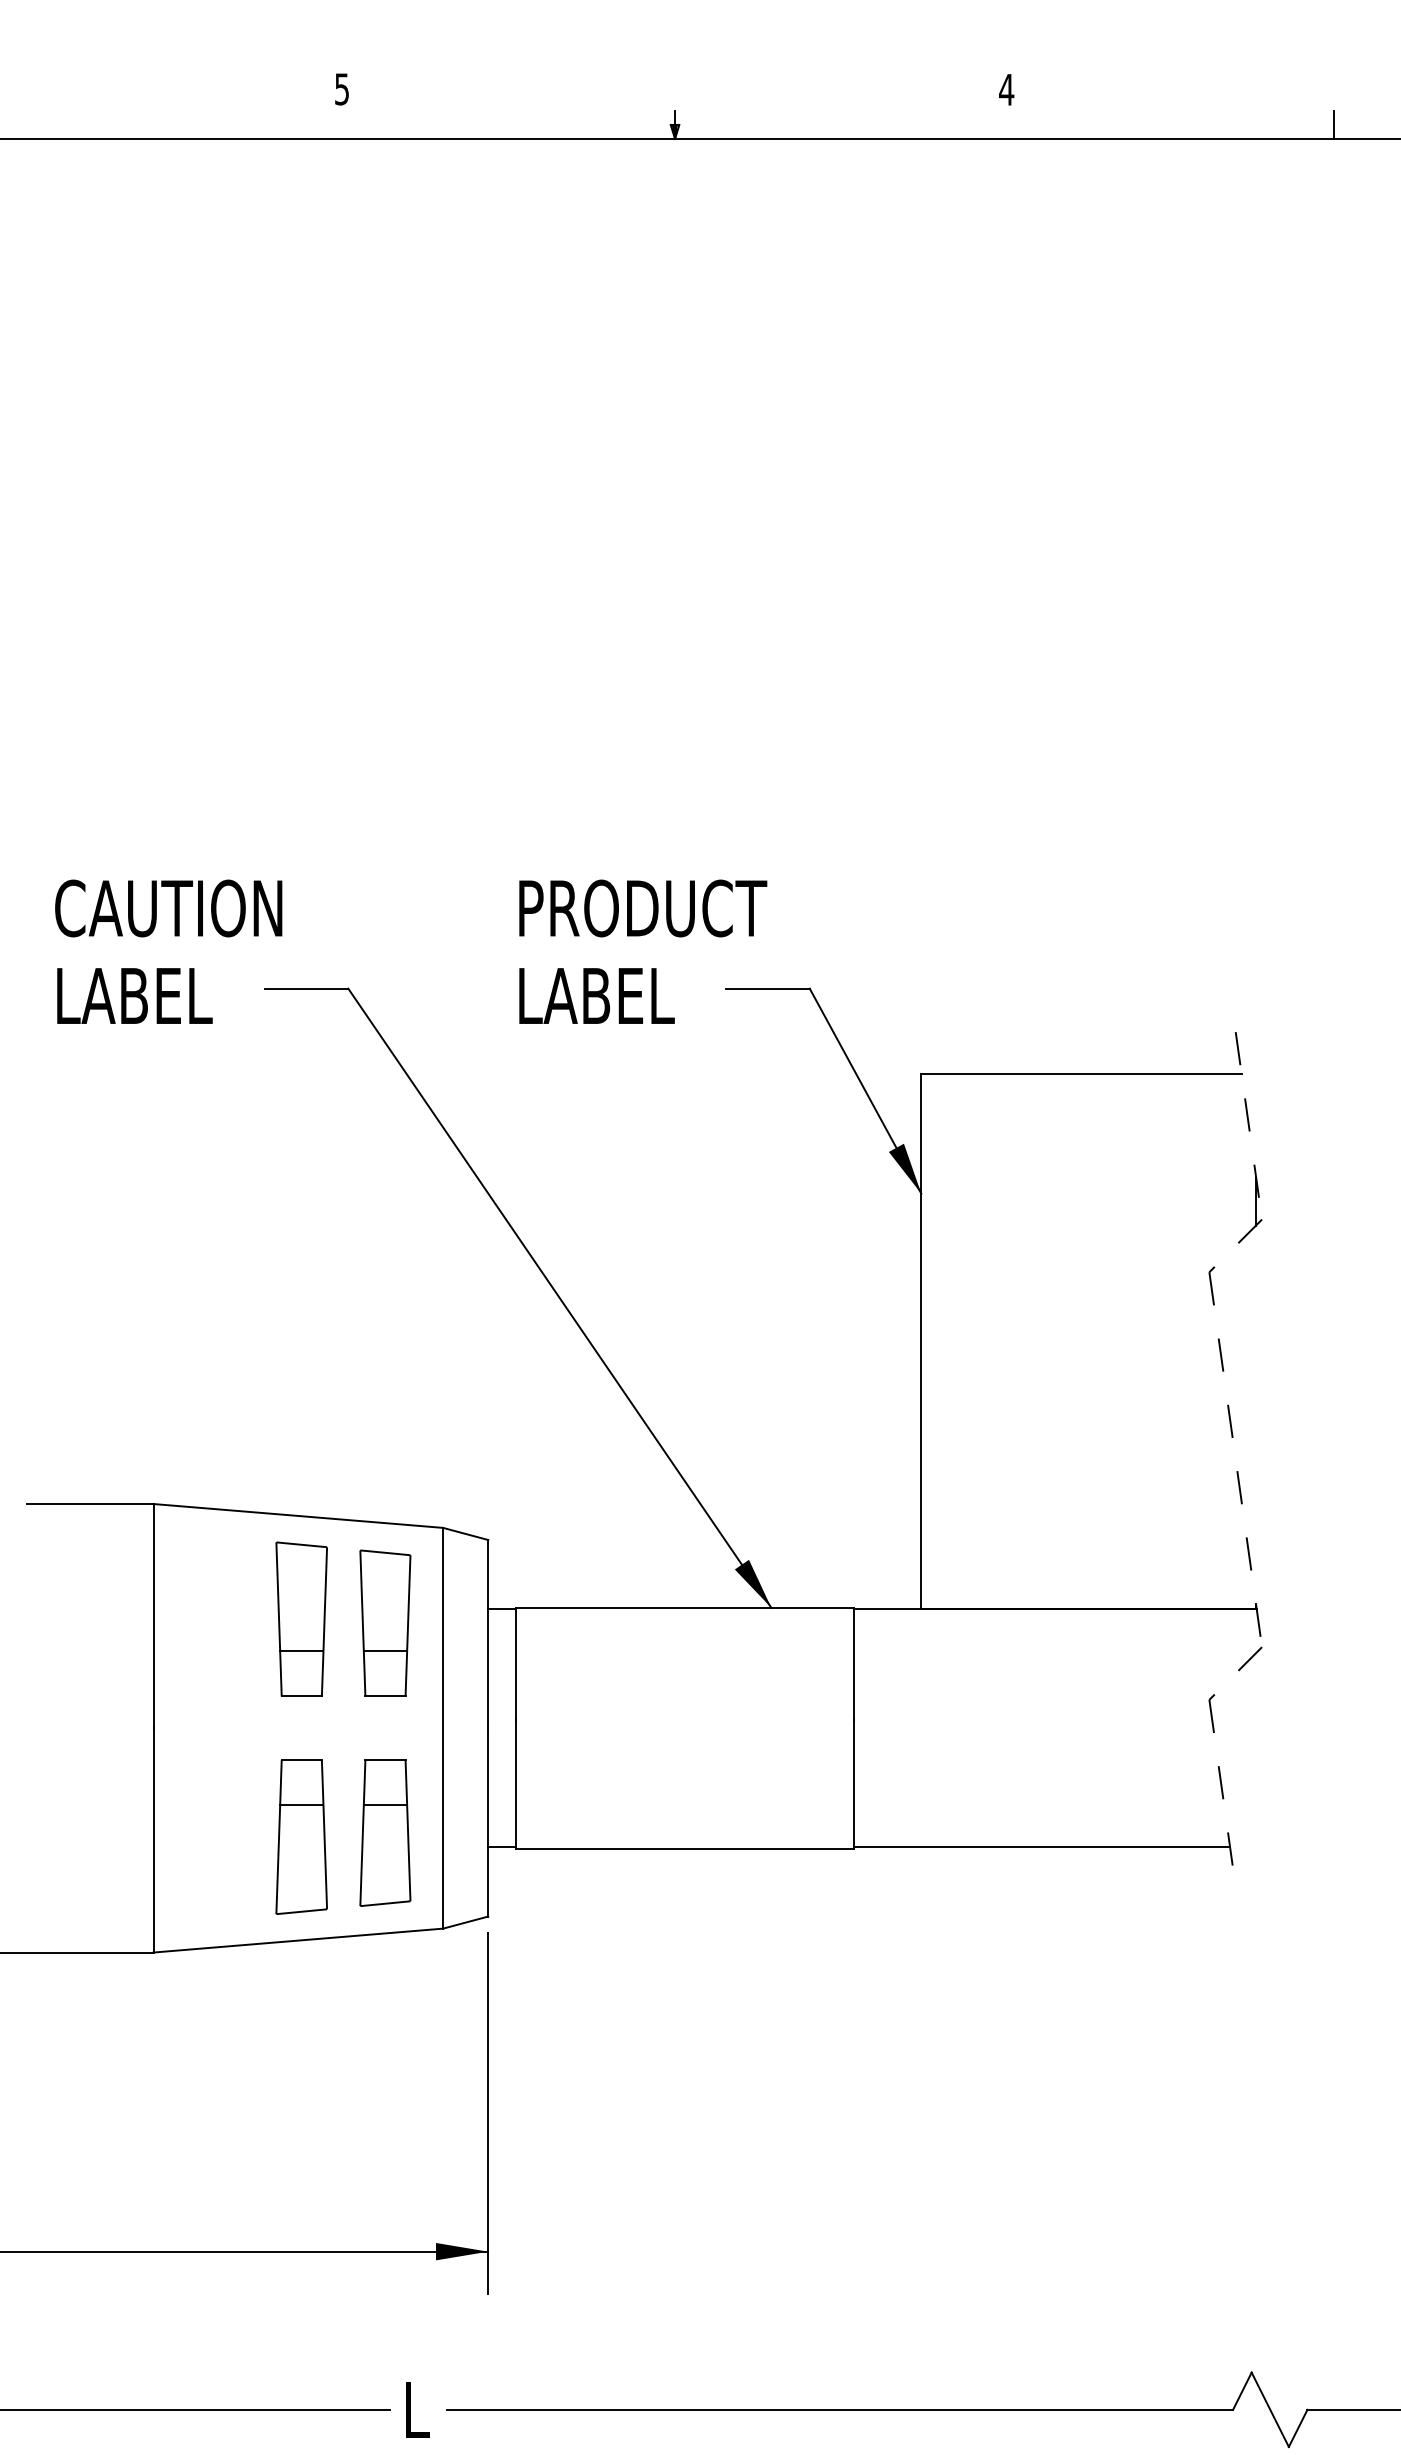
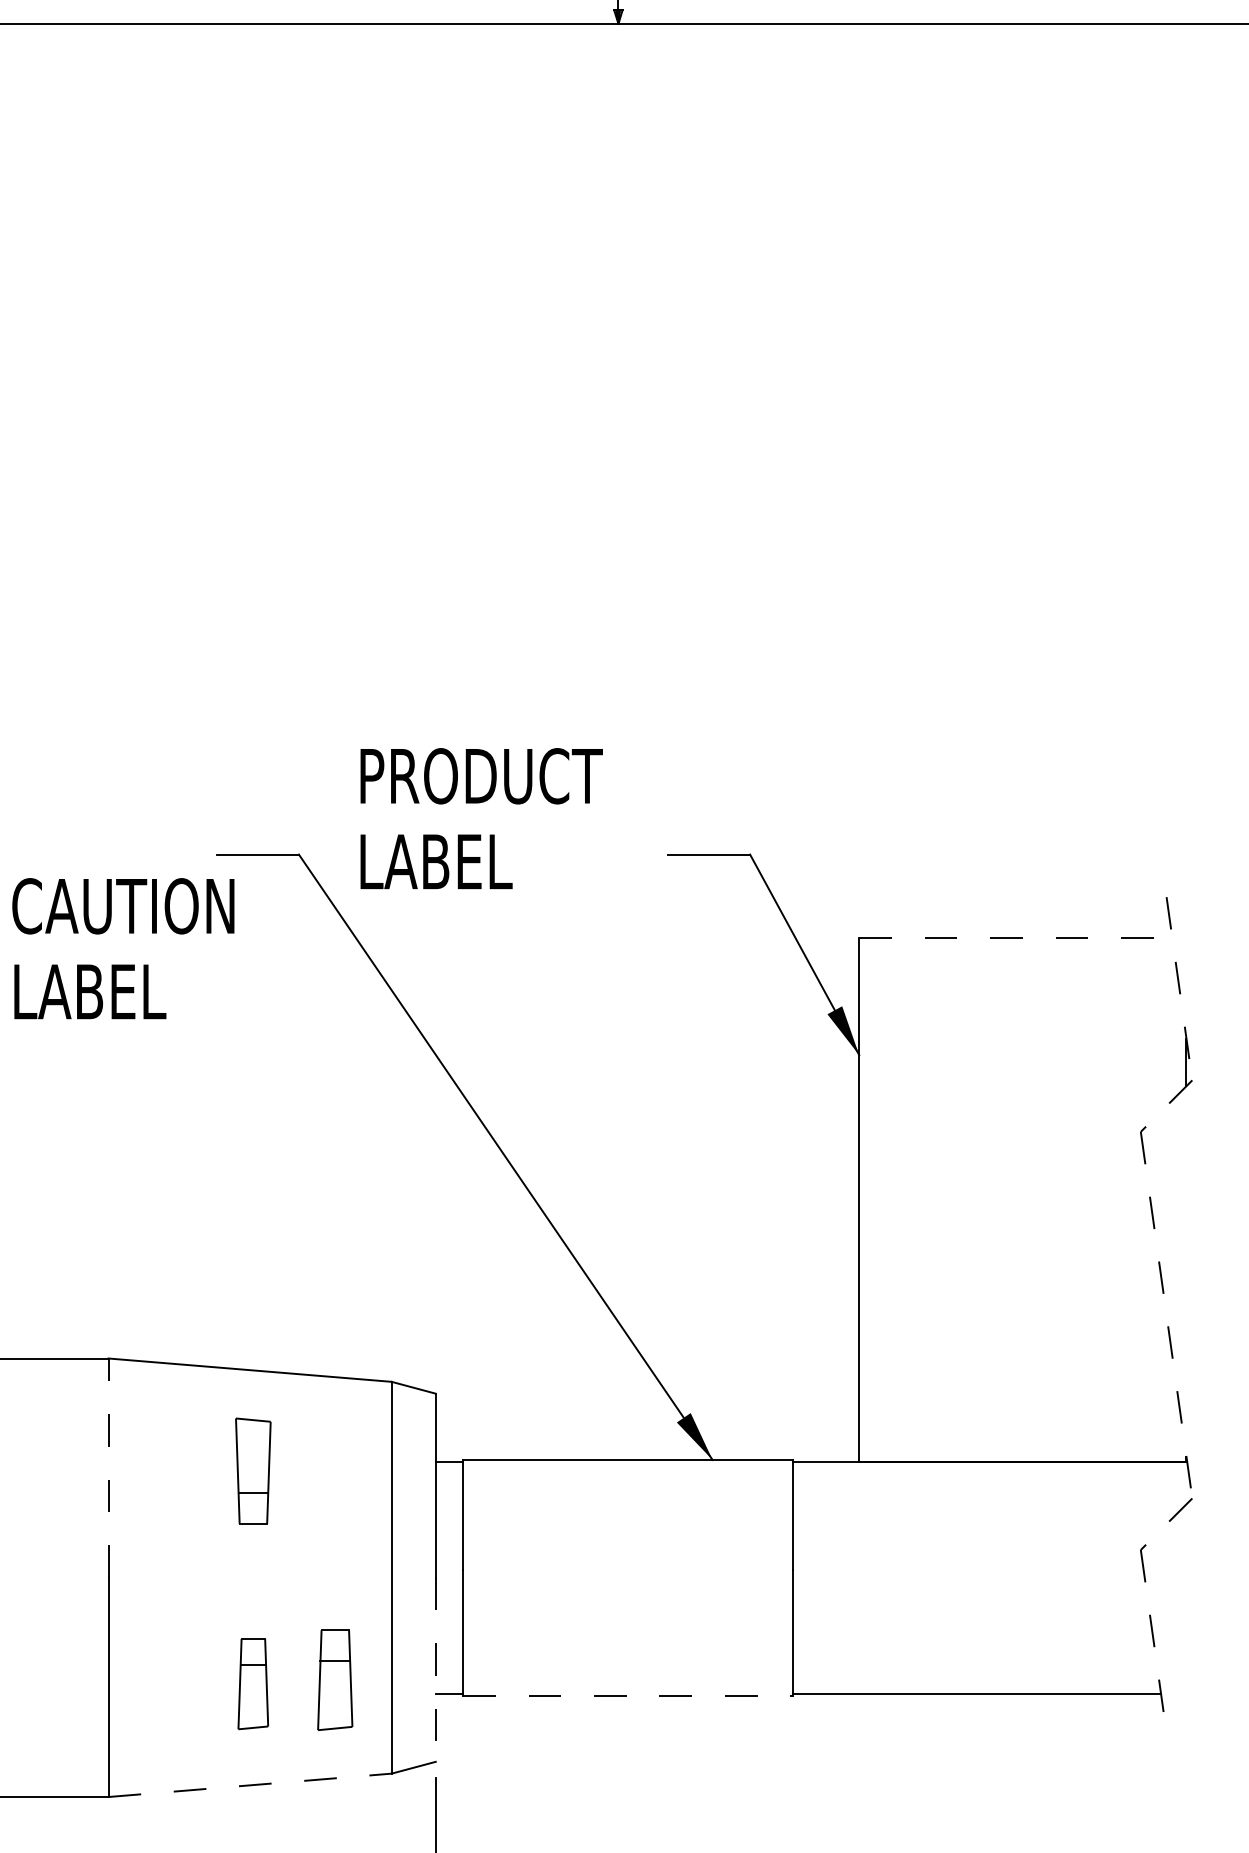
text: (168, 951) -> (123, 948), moved
text: (643, 951) -> (481, 818), moved
line: (1081, 1073) -> (1015, 937), solid -> dashed
line: (153, 1615) -> (108, 1467), solid -> dashed
part: (301, 1618) -> (253, 1470), size x0.7
part: (385, 1622) -> (335, 1474), removed
line: (488, 1822) -> (436, 1669), solid -> dashed
part: (385, 1832) -> (335, 1679), size x0.7
part: (301, 1836) -> (253, 1683), size x0.6
line: (685, 1848) -> (628, 1695), solid -> dashed
line: (298, 1940) -> (250, 1785), solid -> dashed

